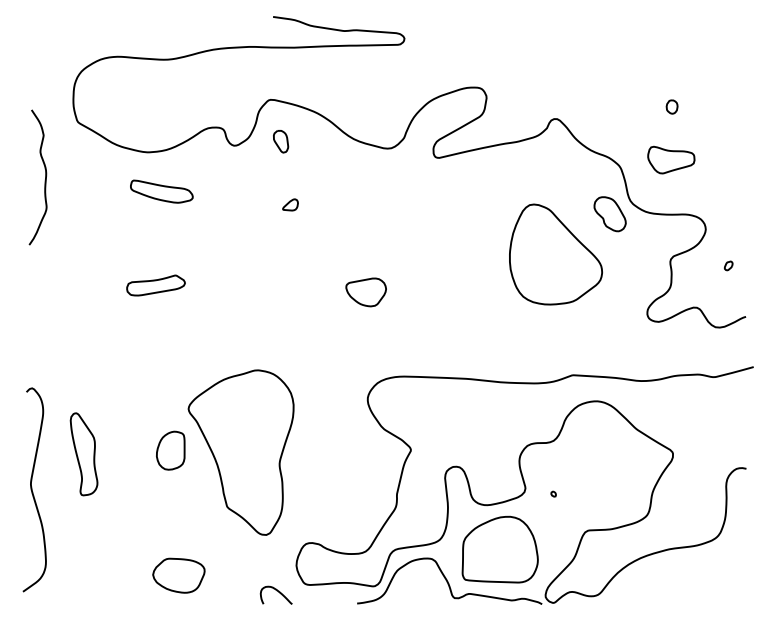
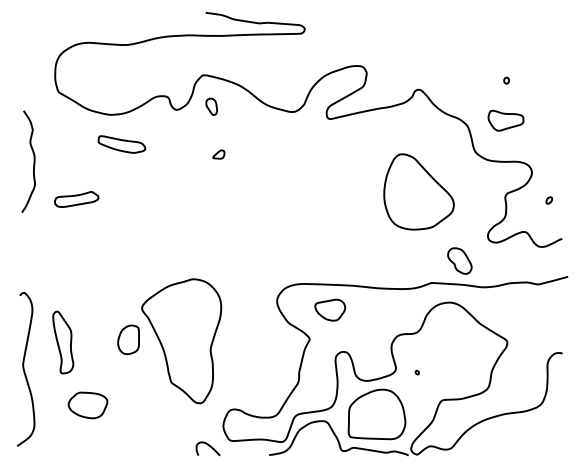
part: (671, 106) -> (506, 80), size x0.6
curve: (44, 180) -> (33, 164), moved
part: (609, 214) -> (459, 261), moved
part: (155, 285) -> (76, 199), moved
part: (365, 292) -> (329, 310), moved
part: (178, 575) -> (87, 405), moved

